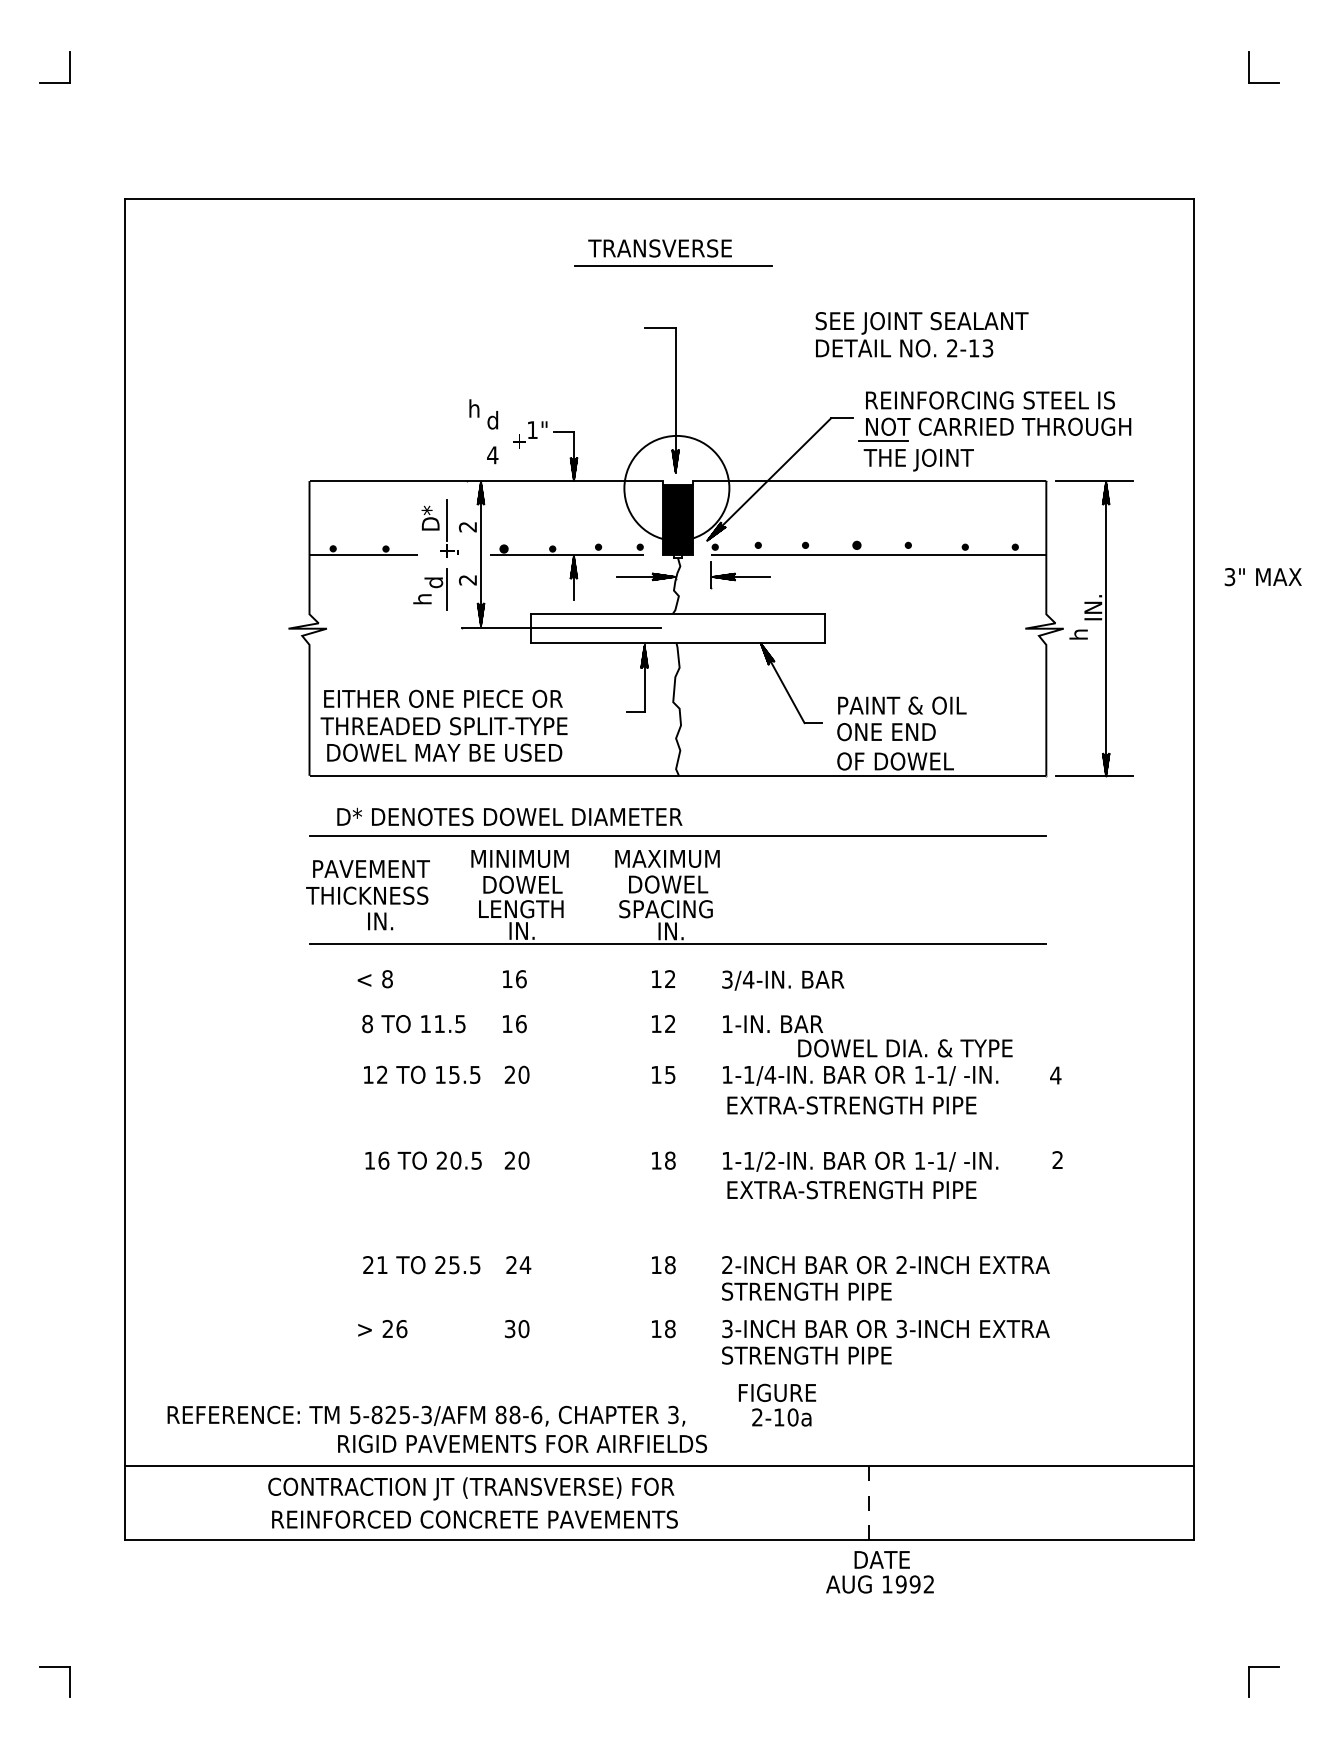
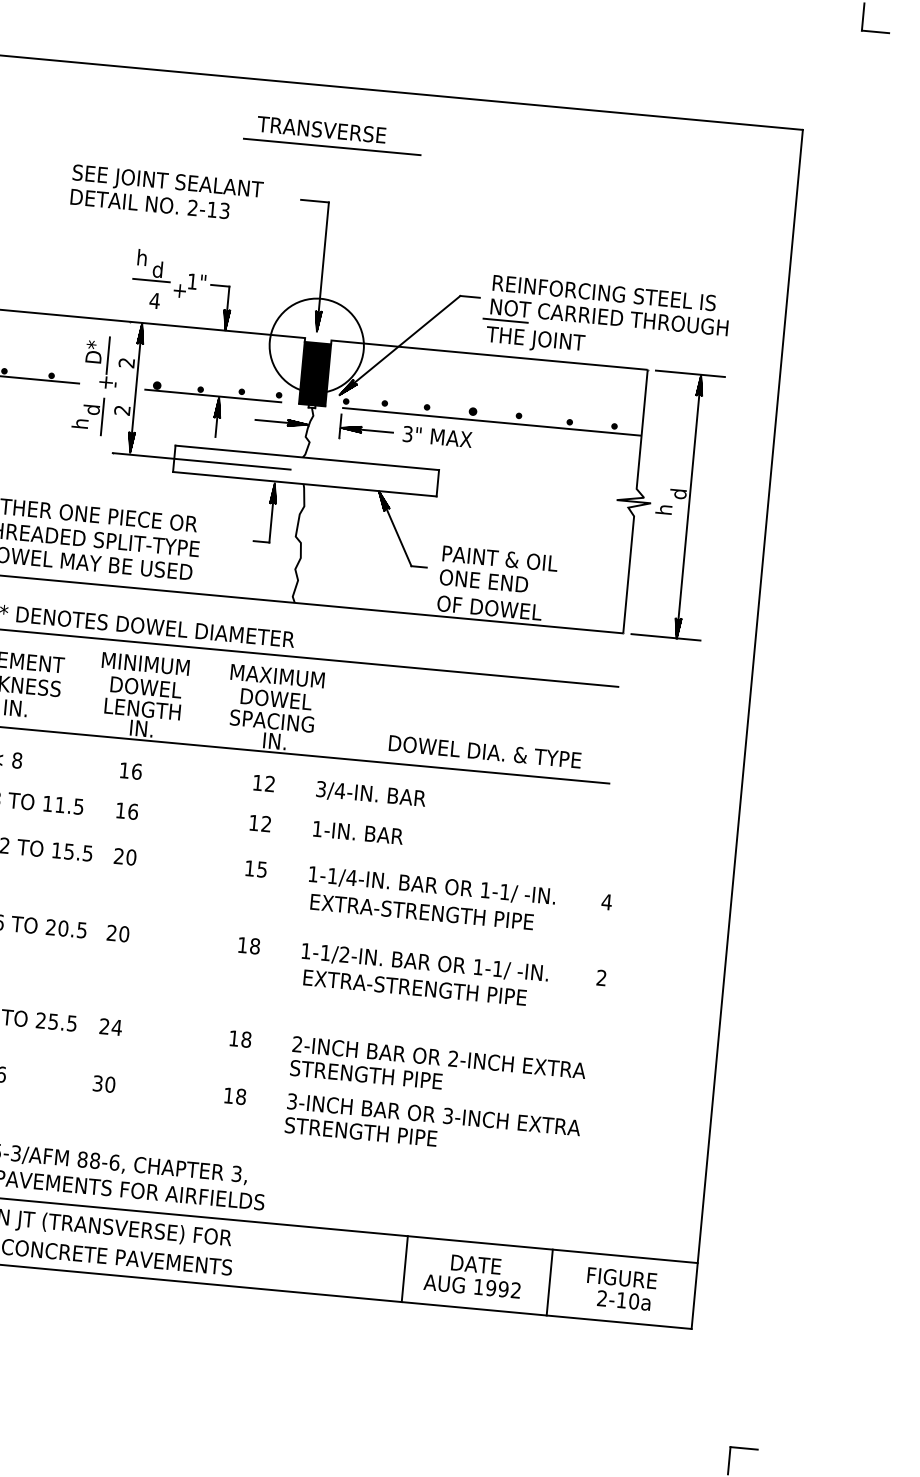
text: (921, 334) -> (166, 193), moved
line: (486, 433) -> (151, 280), added
text: (1262, 577) -> (436, 437), moved
text: (1092, 608) -> (678, 487), IN. -> d
text: (905, 1048) -> (485, 751), moved
text: (777, 1404) -> (621, 1288), moved
line: (869, 1503) -> (404, 1269), dashed -> solid
line: (1031, 1503) -> (549, 1282), added
text: (879, 1572) -> (472, 1275), moved

